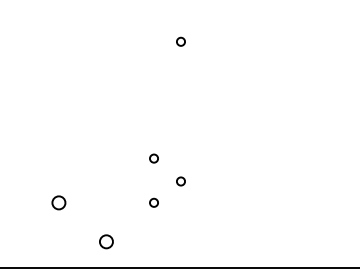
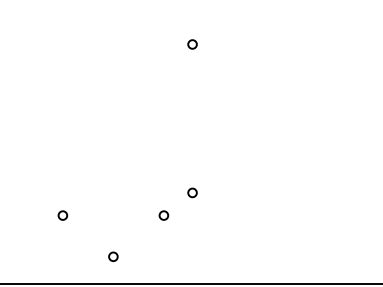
circle: (153, 158) -> (163, 168), removed
circle: (58, 202) -> (62, 215), size x0.62
circle: (106, 241) -> (113, 256), size x0.62

